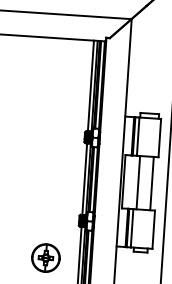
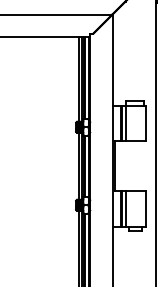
line: (138, 182) -> (128, 166), removed
line: (151, 183) -> (141, 166), removed
part: (46, 257) -> (47, 241), removed

